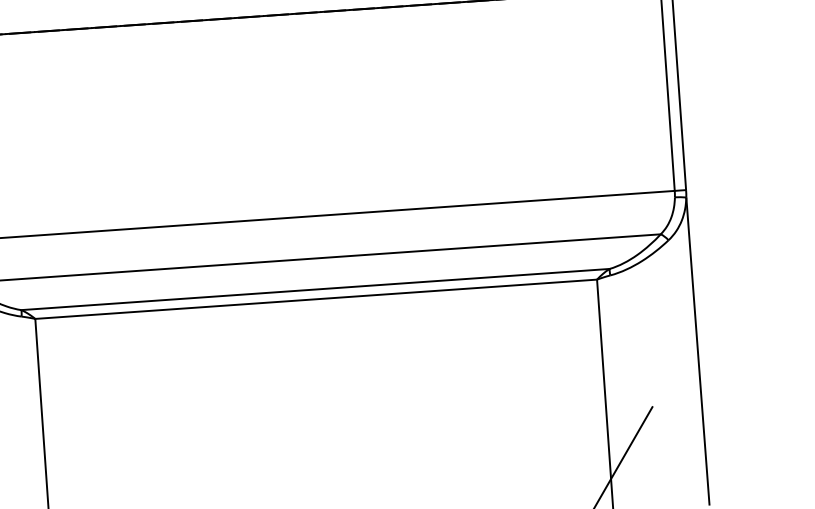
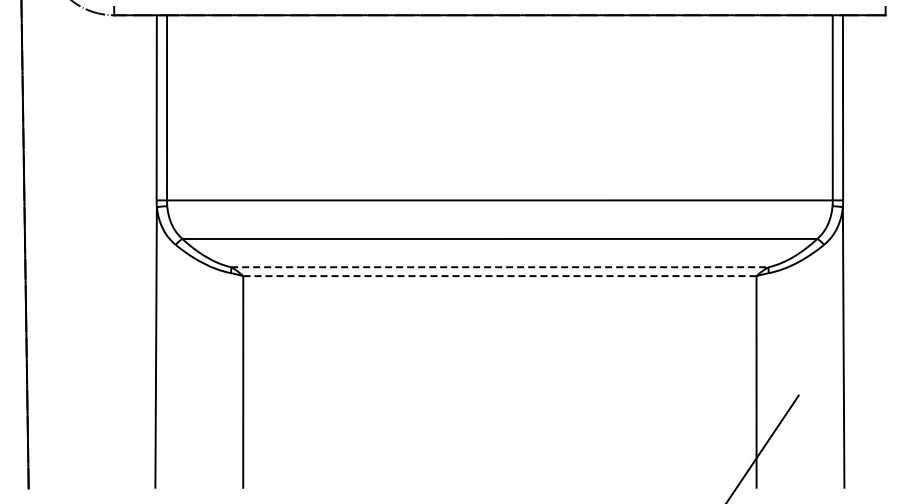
line: (315, 289) -> (499, 267), solid -> dashed
line: (315, 299) -> (499, 276), solid -> dashed

